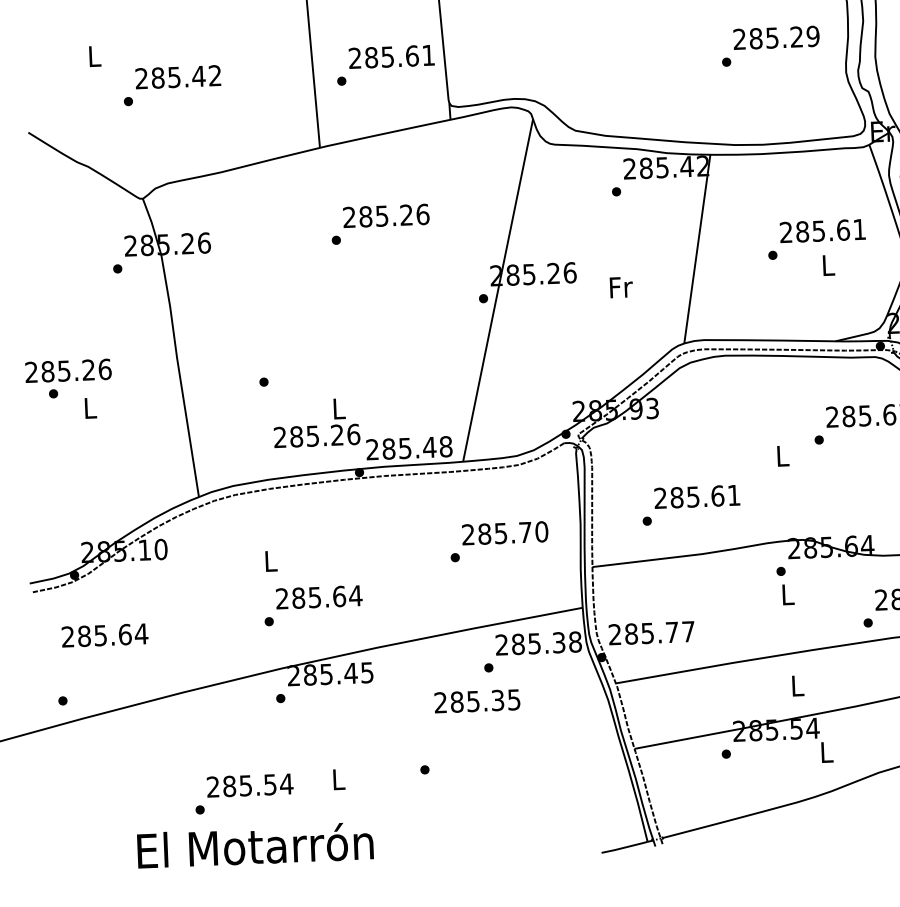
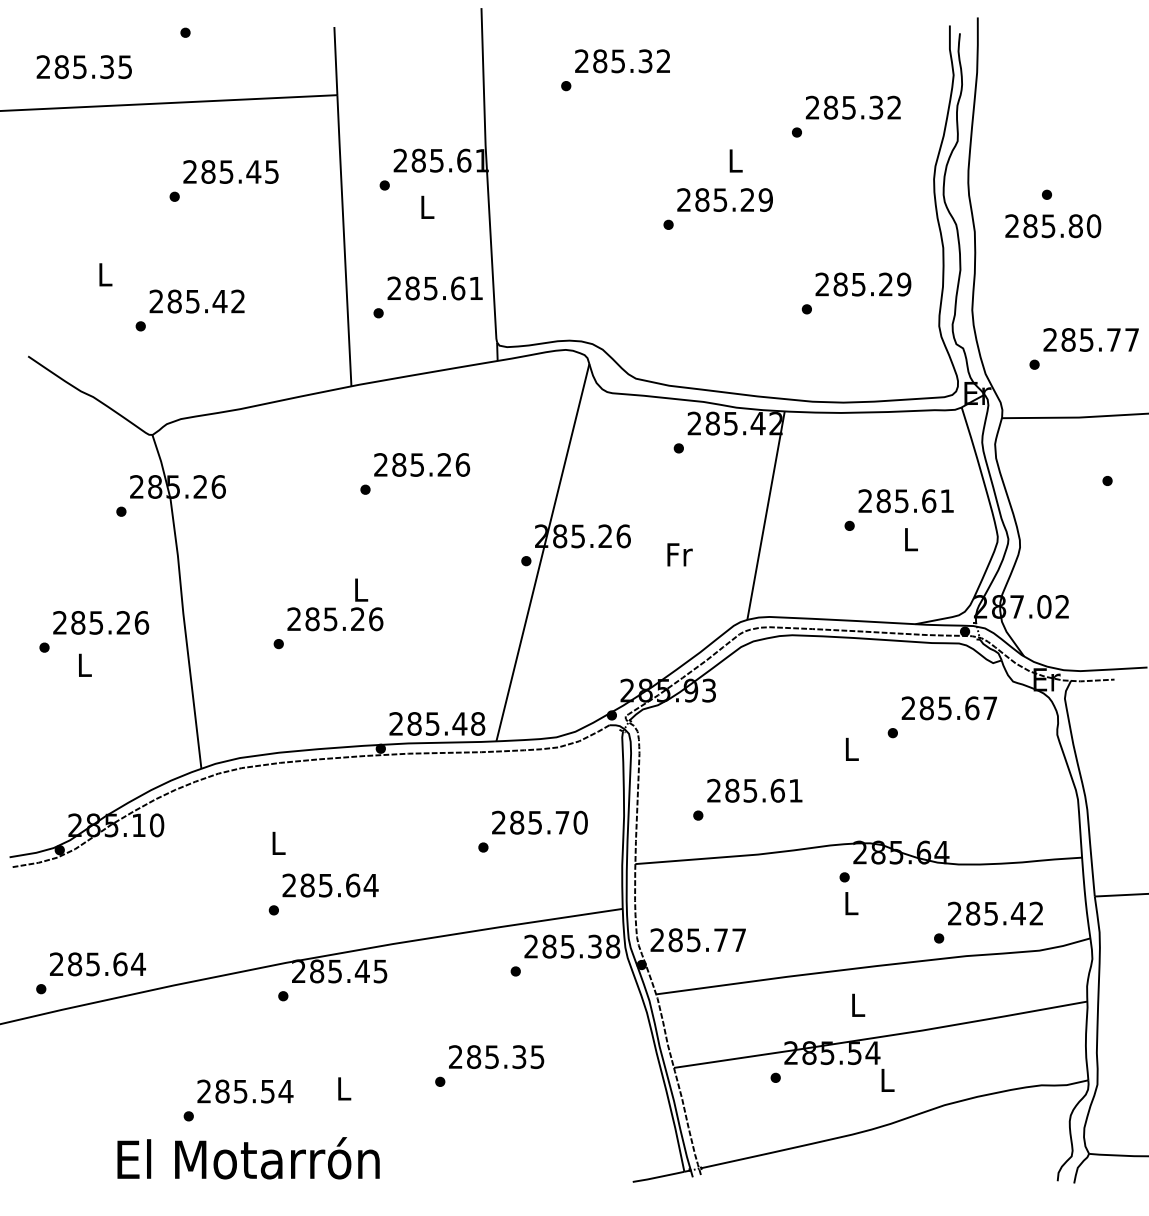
text: (68, 370) -> (101, 622), moved
text: (316, 422) -> (335, 604), moved
text: (104, 635) -> (97, 964), moved
text: (477, 700) -> (496, 1056), moved

